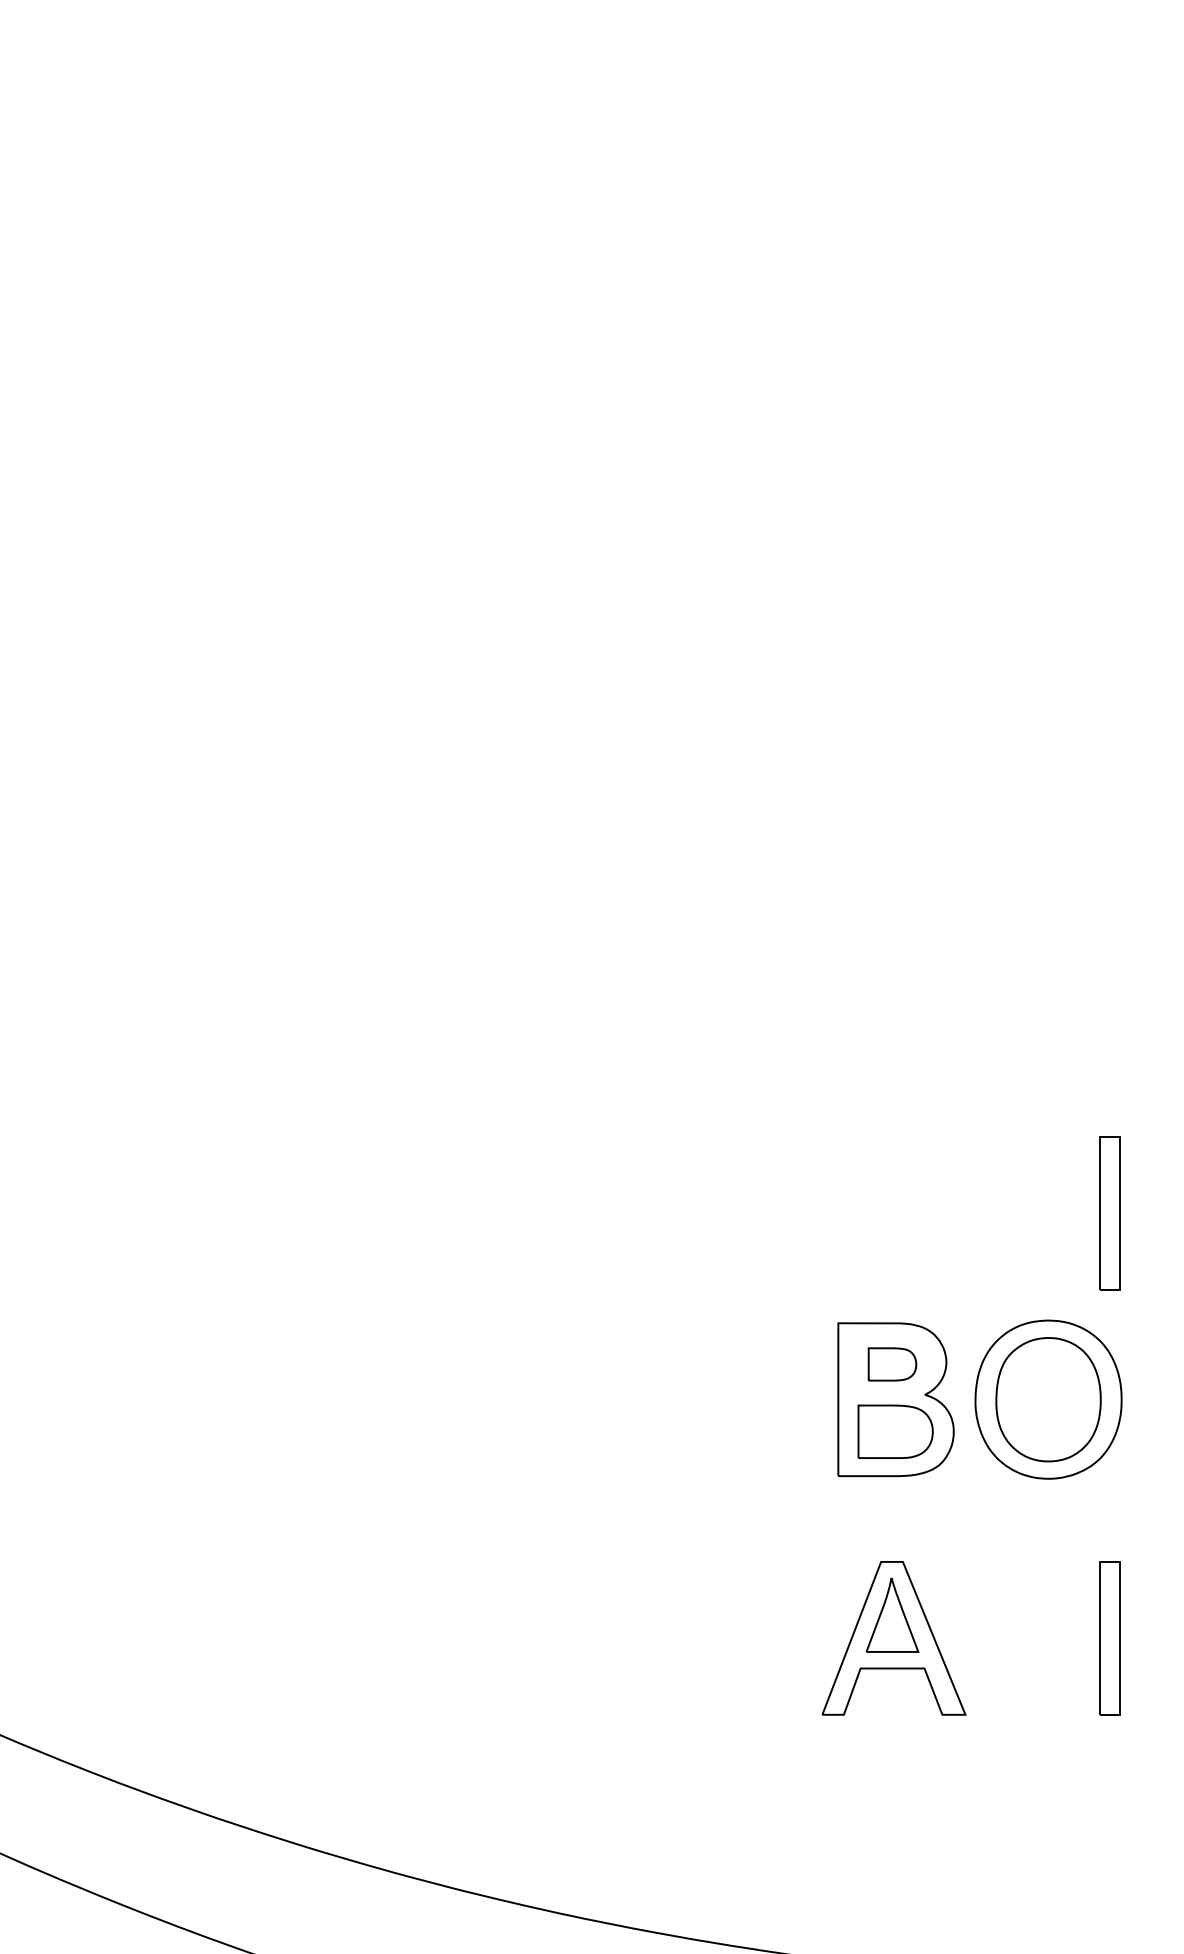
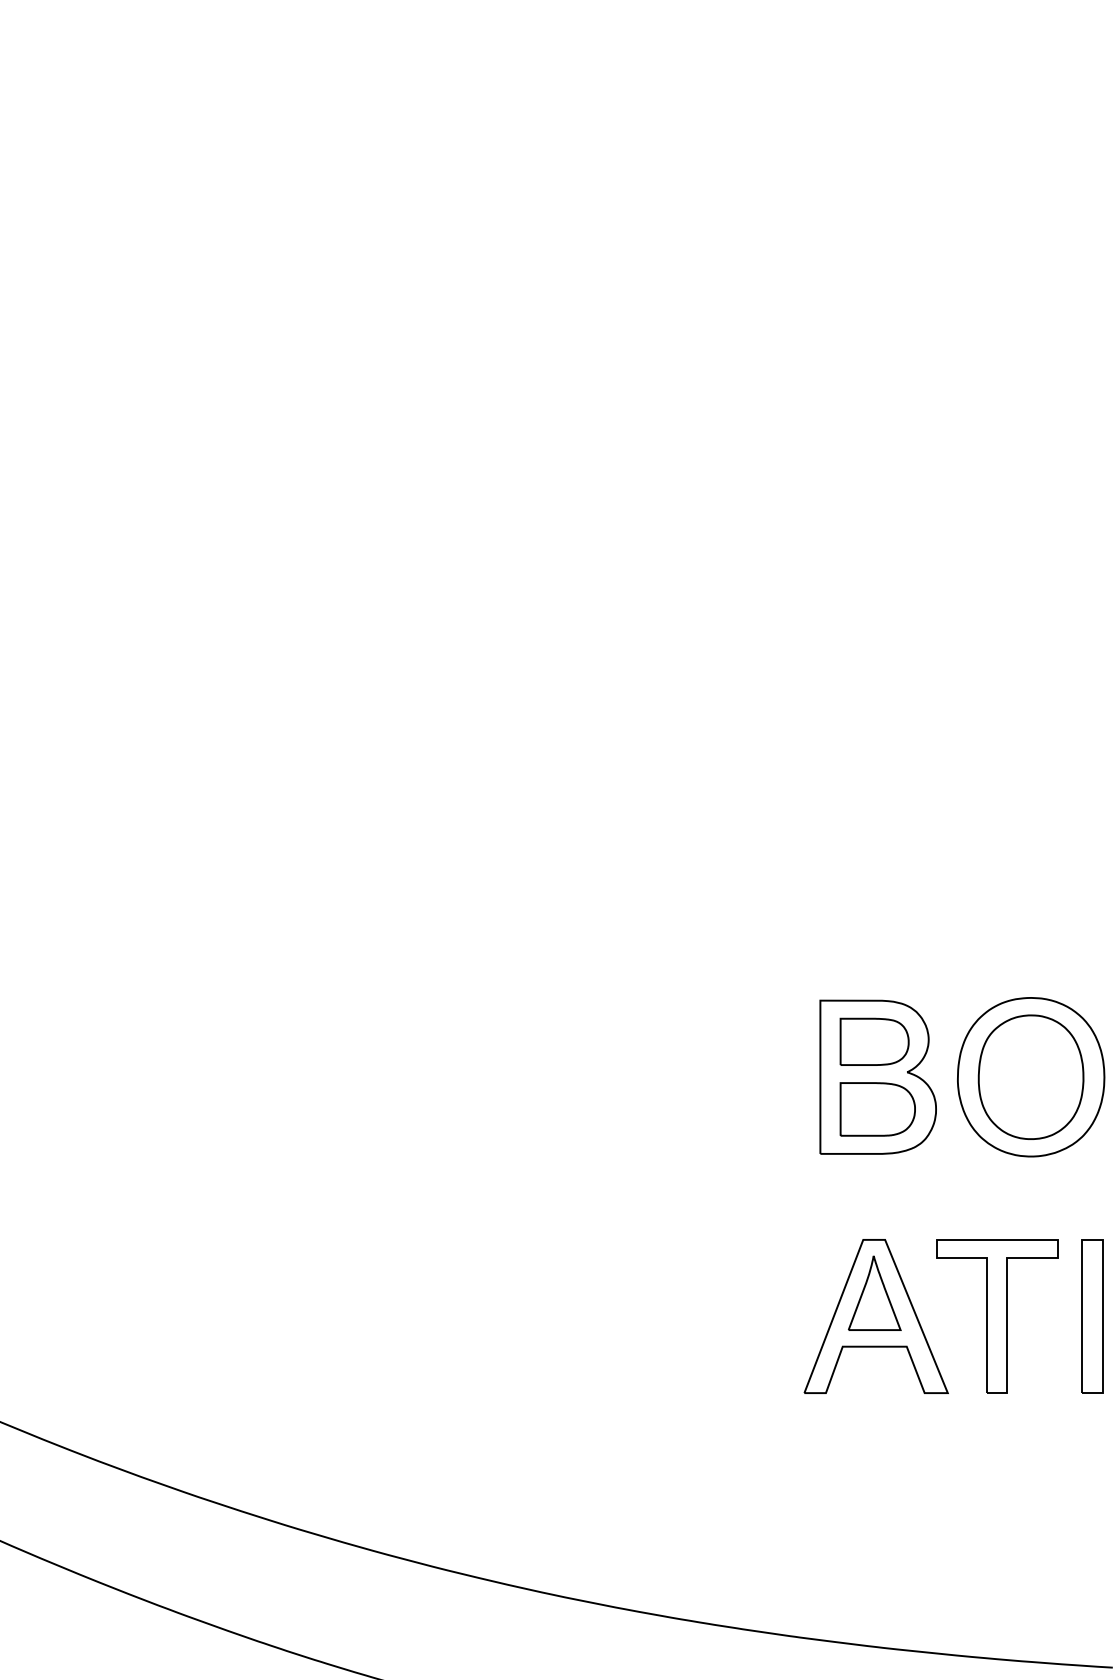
part: (1109, 1213) -> (1092, 890), removed
part: (892, 1364) -> (874, 1041), size x1.43
part: (1014, 1638) -> (996, 1316), added

